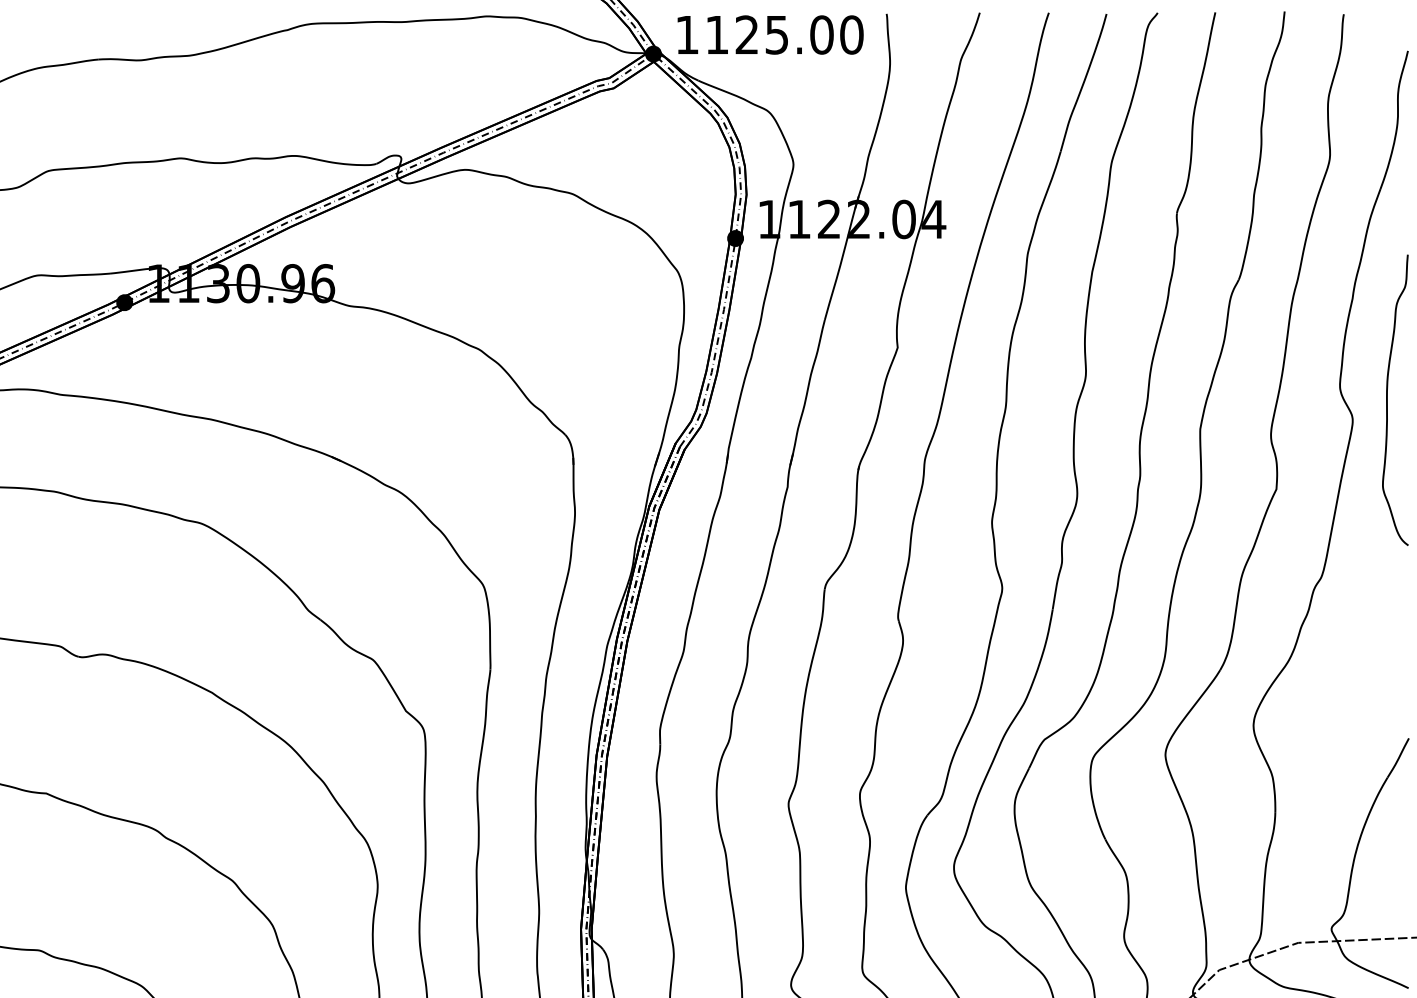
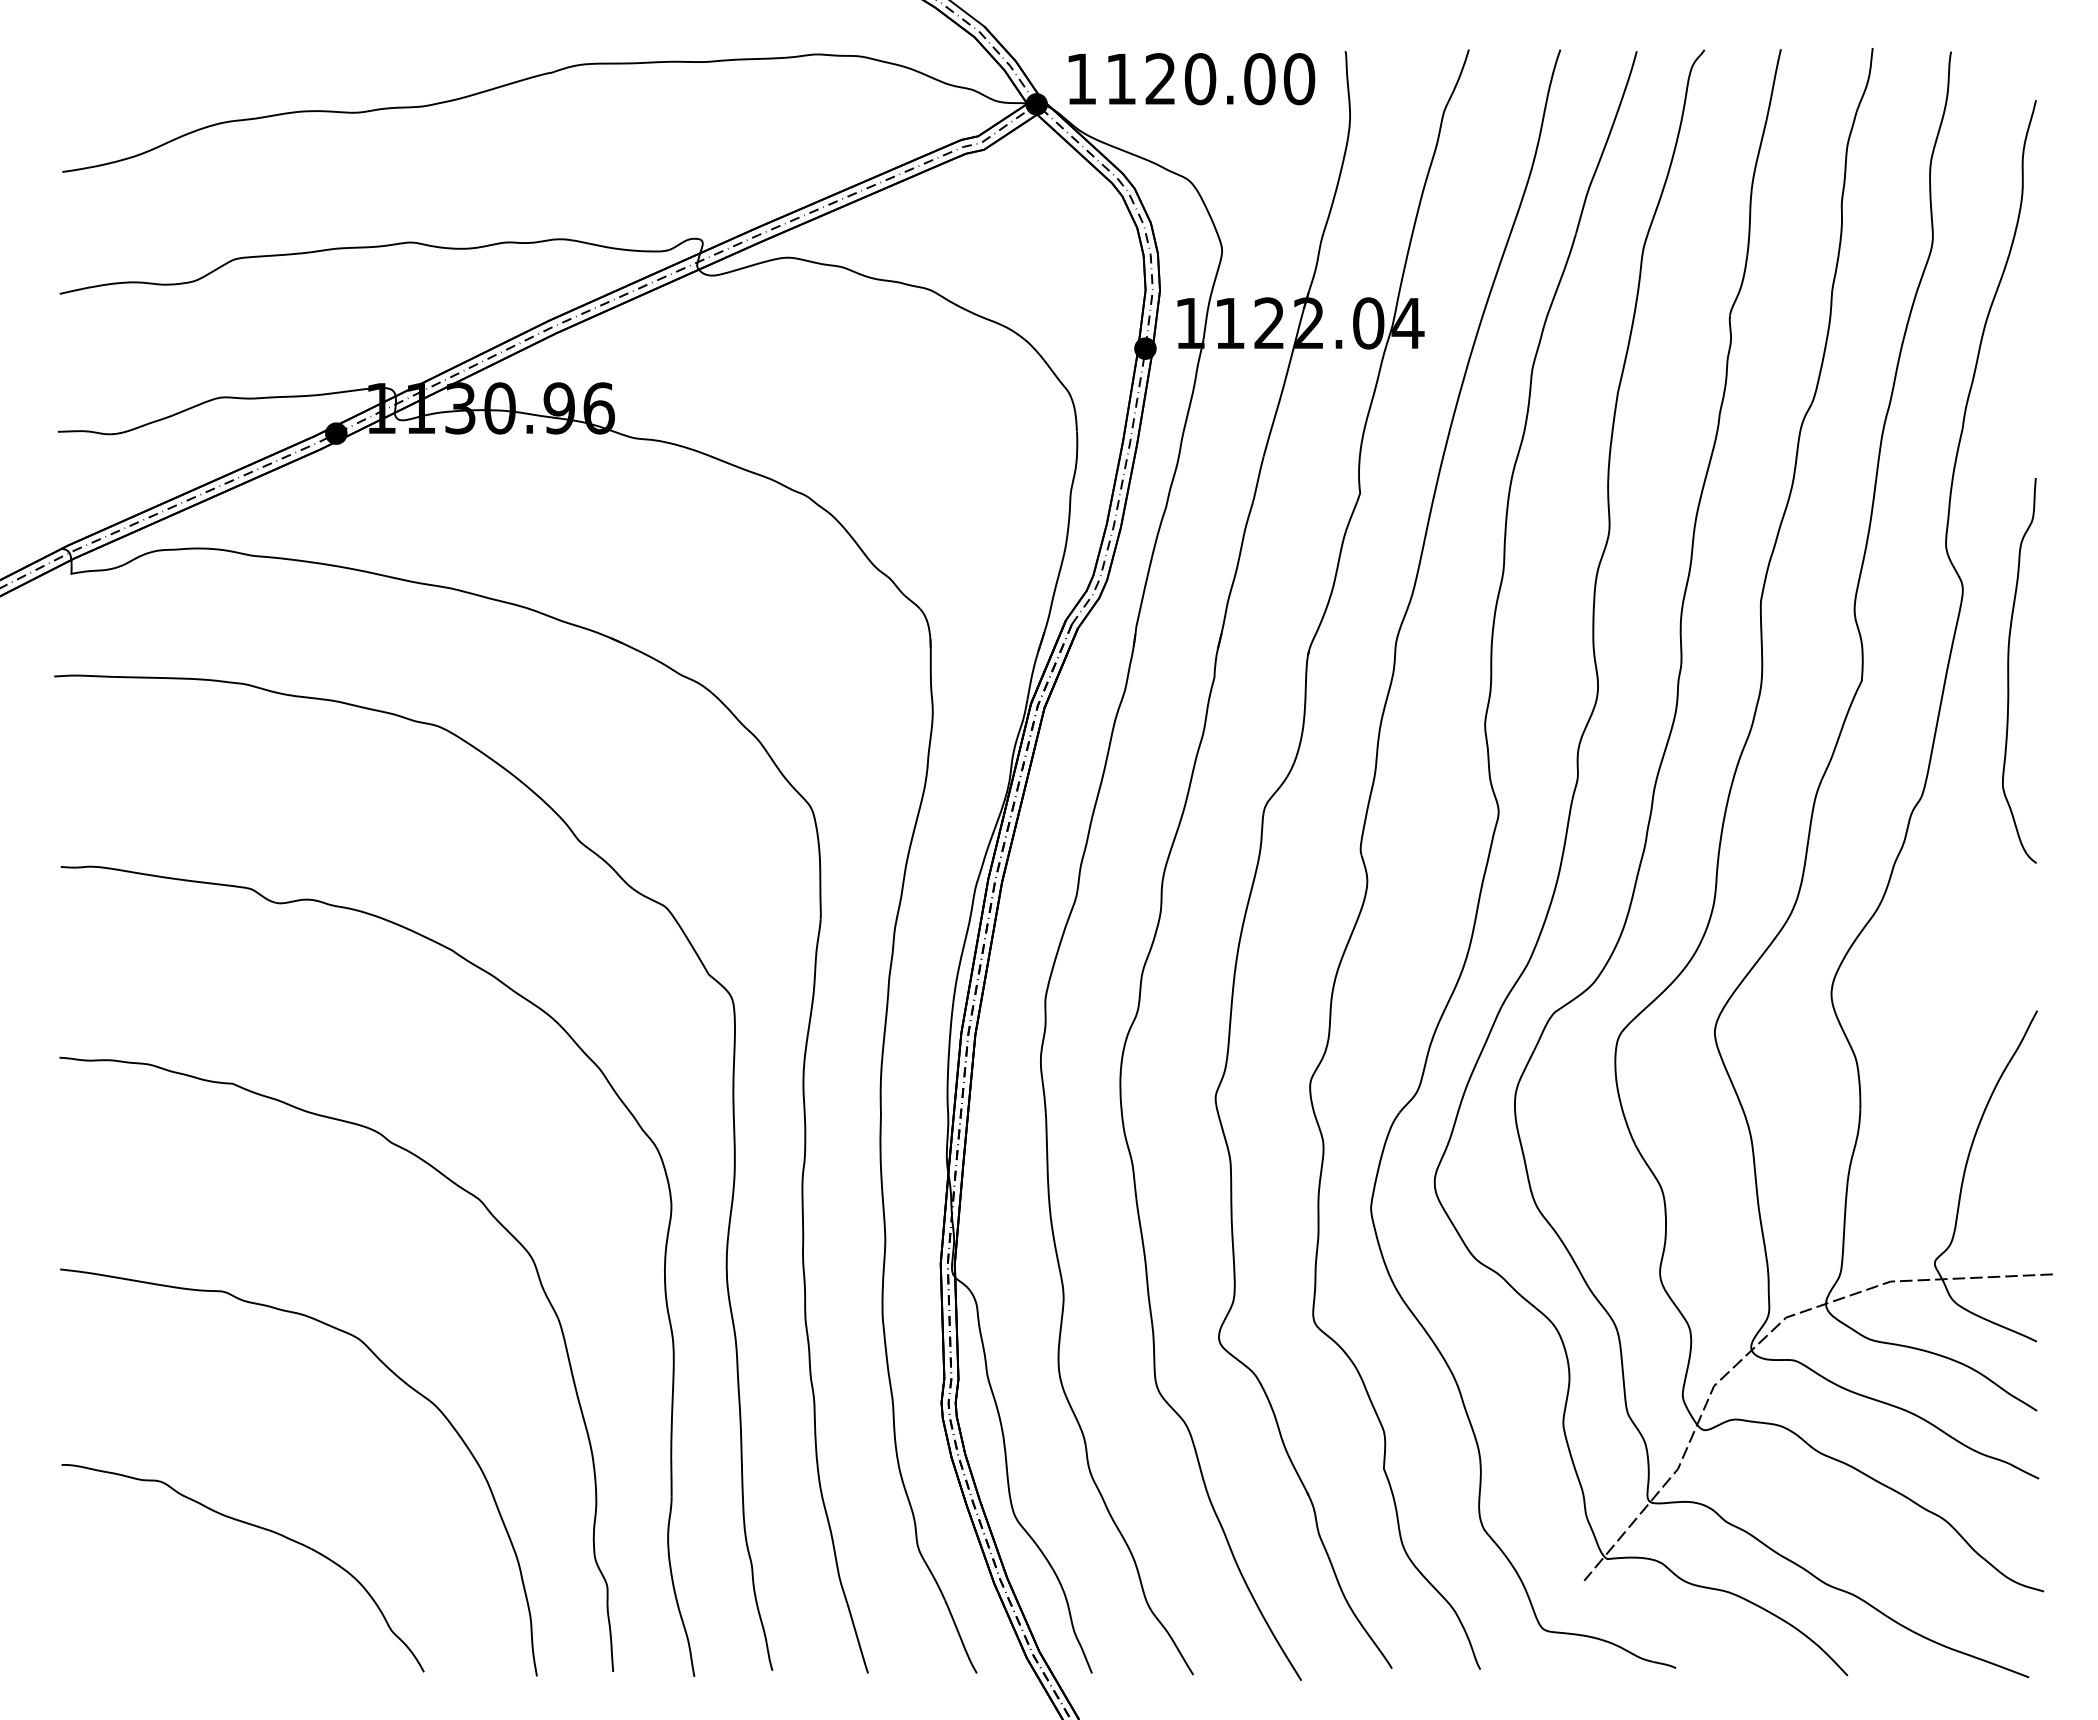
text: (777, 35) -> (1200, 79), 1125.00 -> 1120.00
curve: (1387, 399) -> (2009, 670), moved

